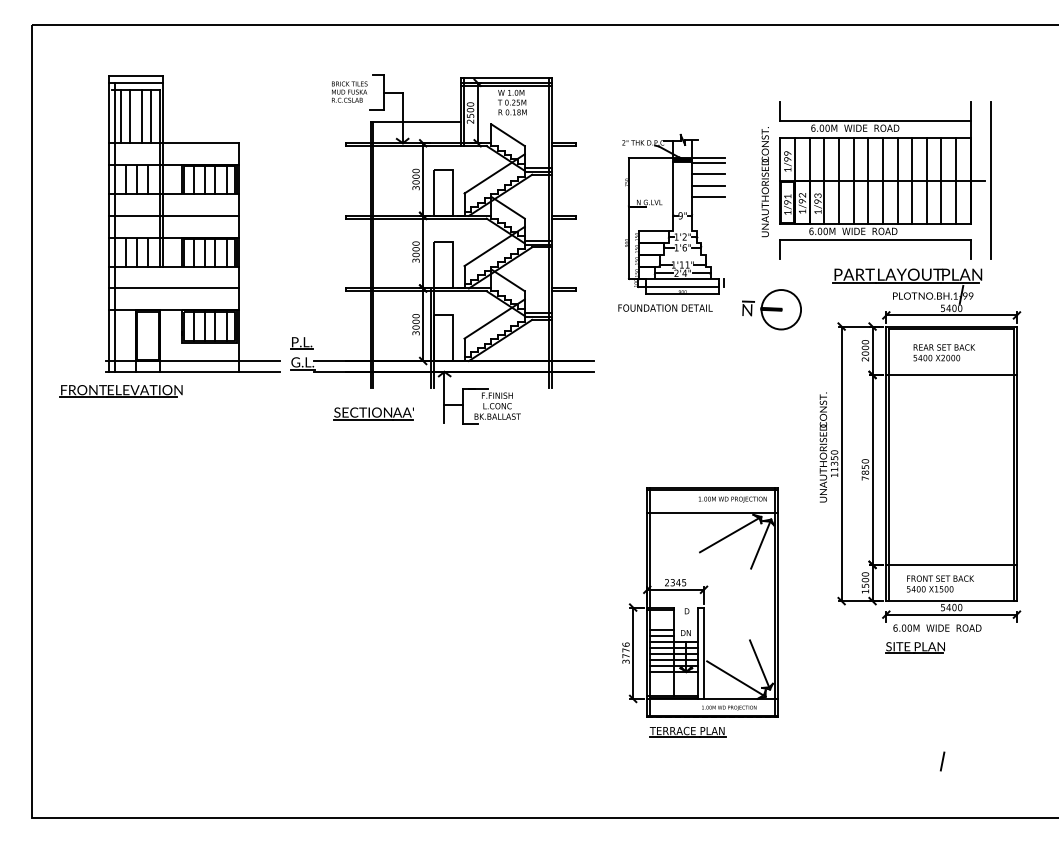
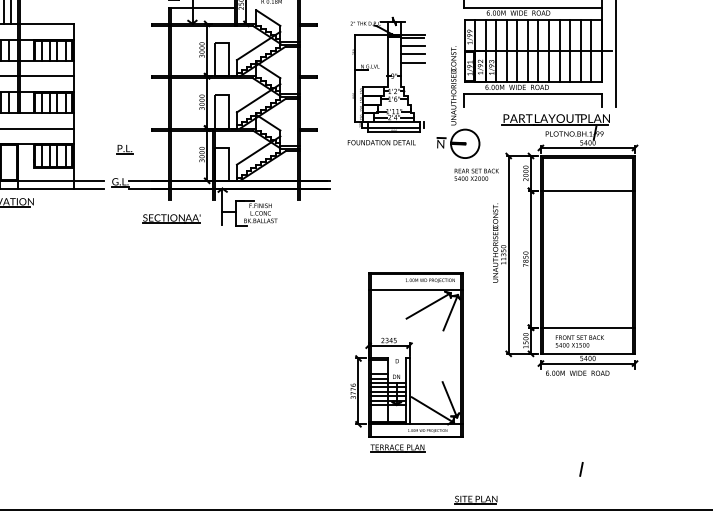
text: (764, 182) -> (453, 86), moved
part: (301, 343) -> (124, 149), moved
text: (943, 352) -> (476, 174), moved
part: (914, 647) -> (475, 499), moved

